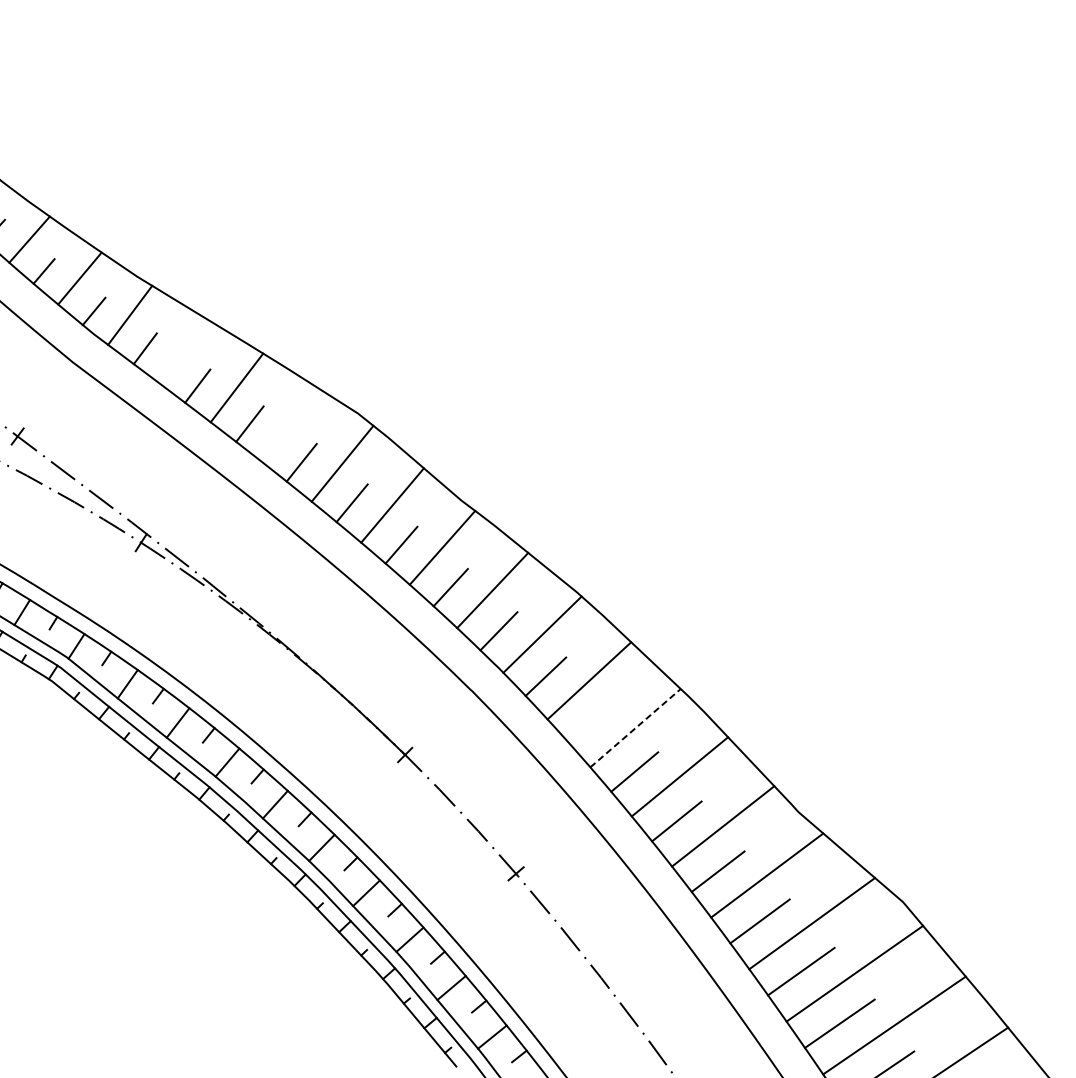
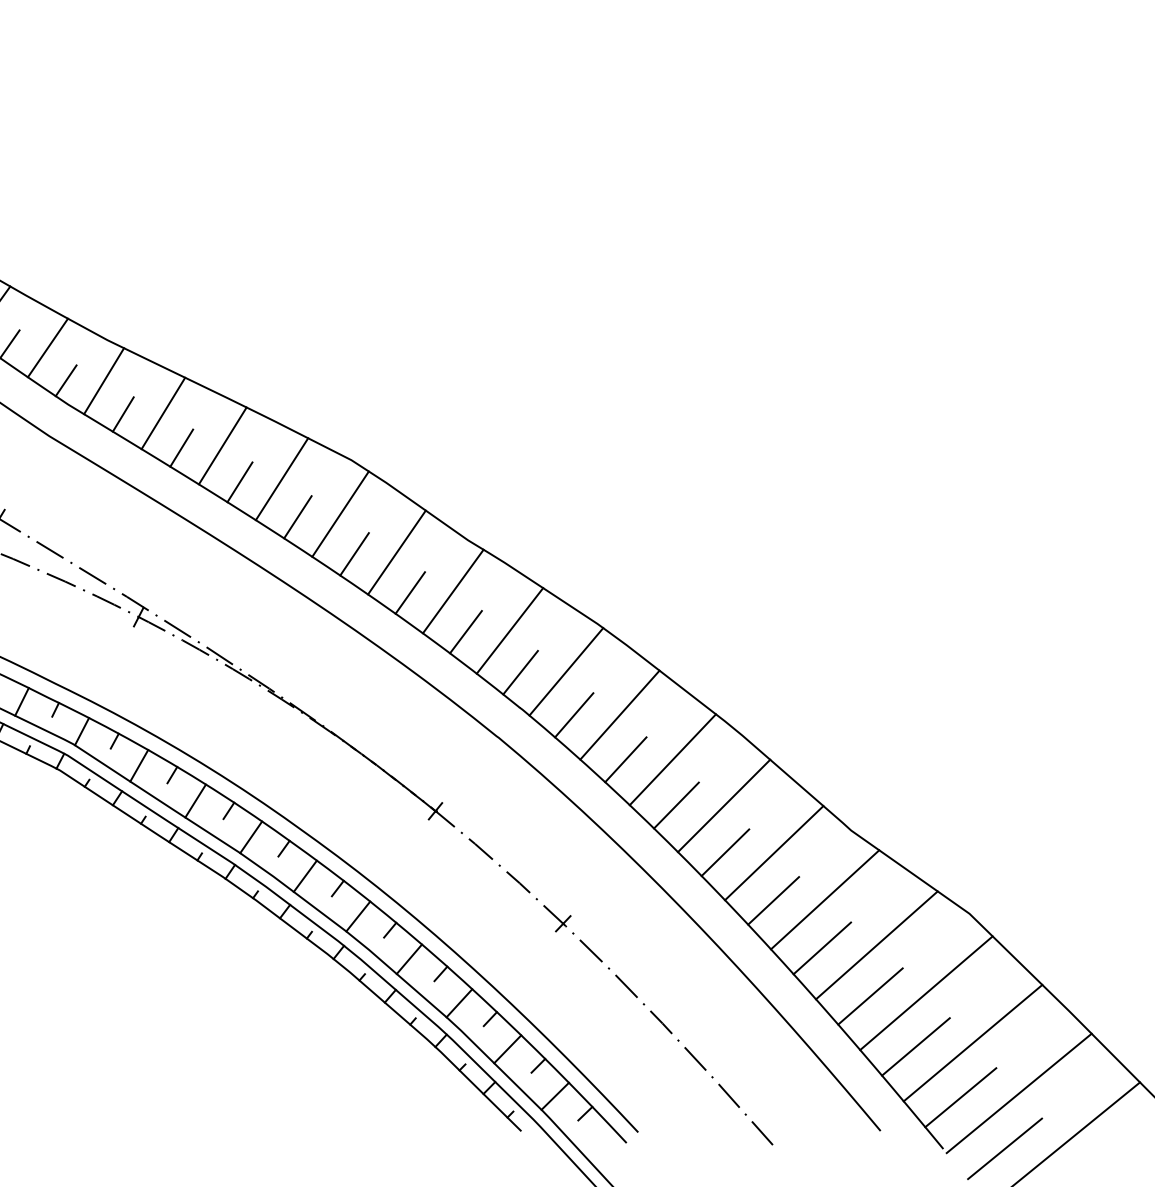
line: (183, 351) -> (163, 413), added
line: (289, 425) -> (281, 479), added
line: (590, 723) -> (625, 759), added
line: (635, 727) -> (672, 759), dashed -> solid

